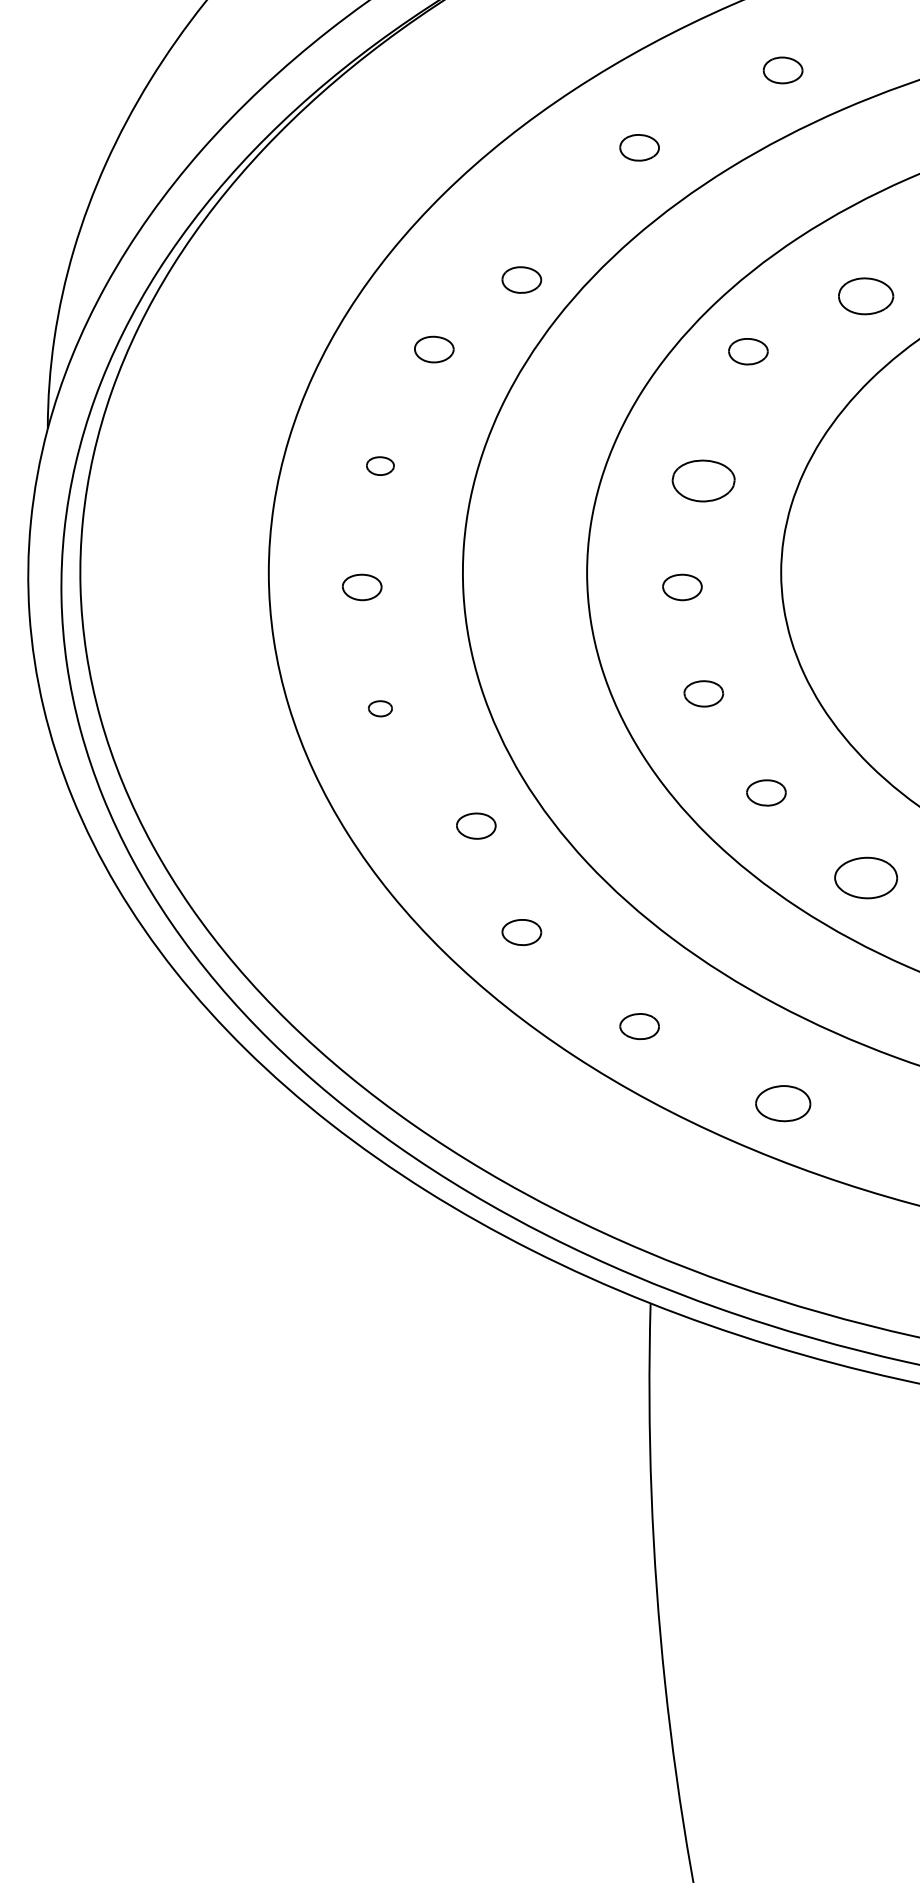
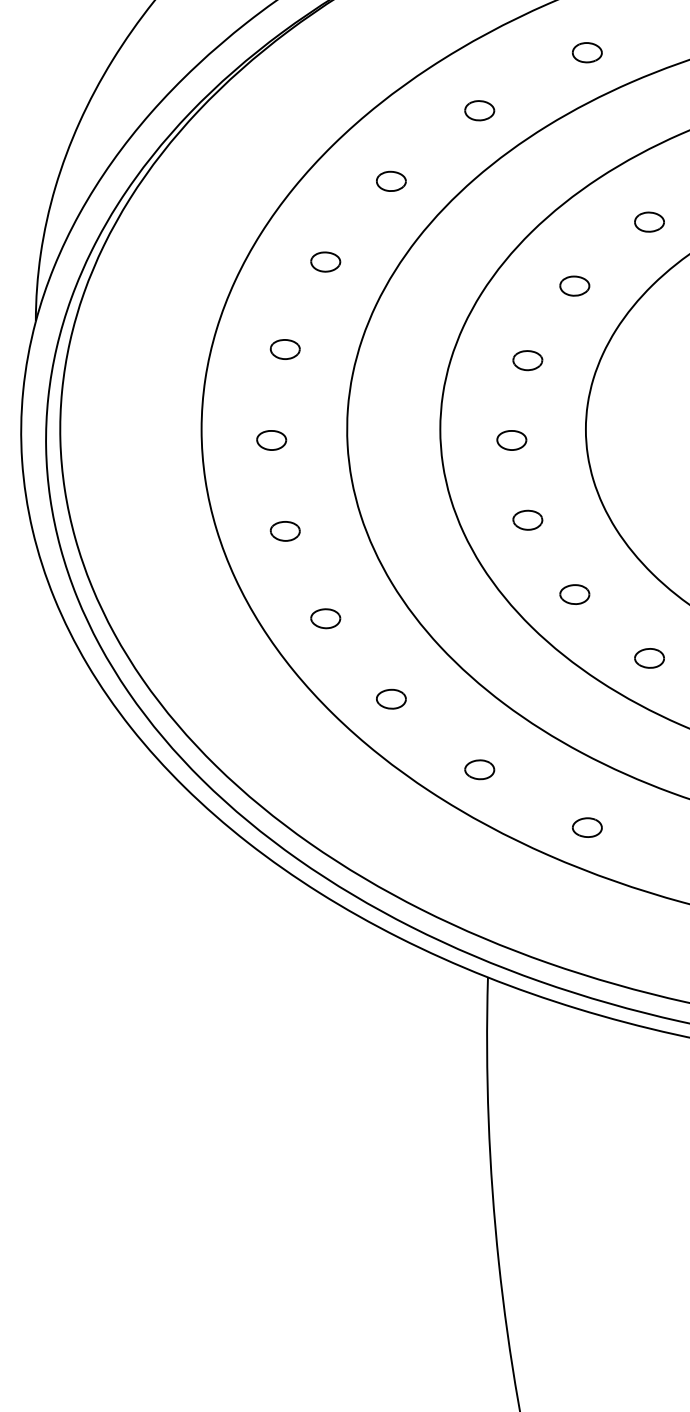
part: (521, 279) -> (391, 181), moved
part: (865, 296) -> (649, 222), size x0.71
part: (748, 351) -> (574, 286), moved
part: (380, 465) -> (285, 349), size x1.43
part: (703, 480) -> (527, 360), size x0.62
part: (380, 708) -> (285, 531), size x1.67
part: (476, 825) -> (325, 618), moved
part: (865, 877) -> (649, 658), size x0.62
part: (782, 1103) -> (586, 827), size x0.71

